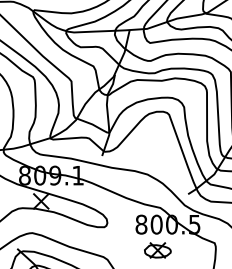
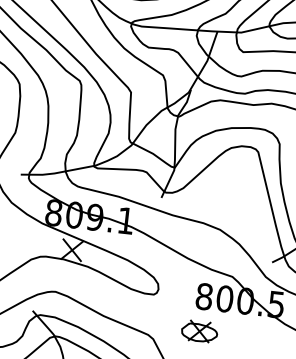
part: (157, 250) -> (199, 331), moved

